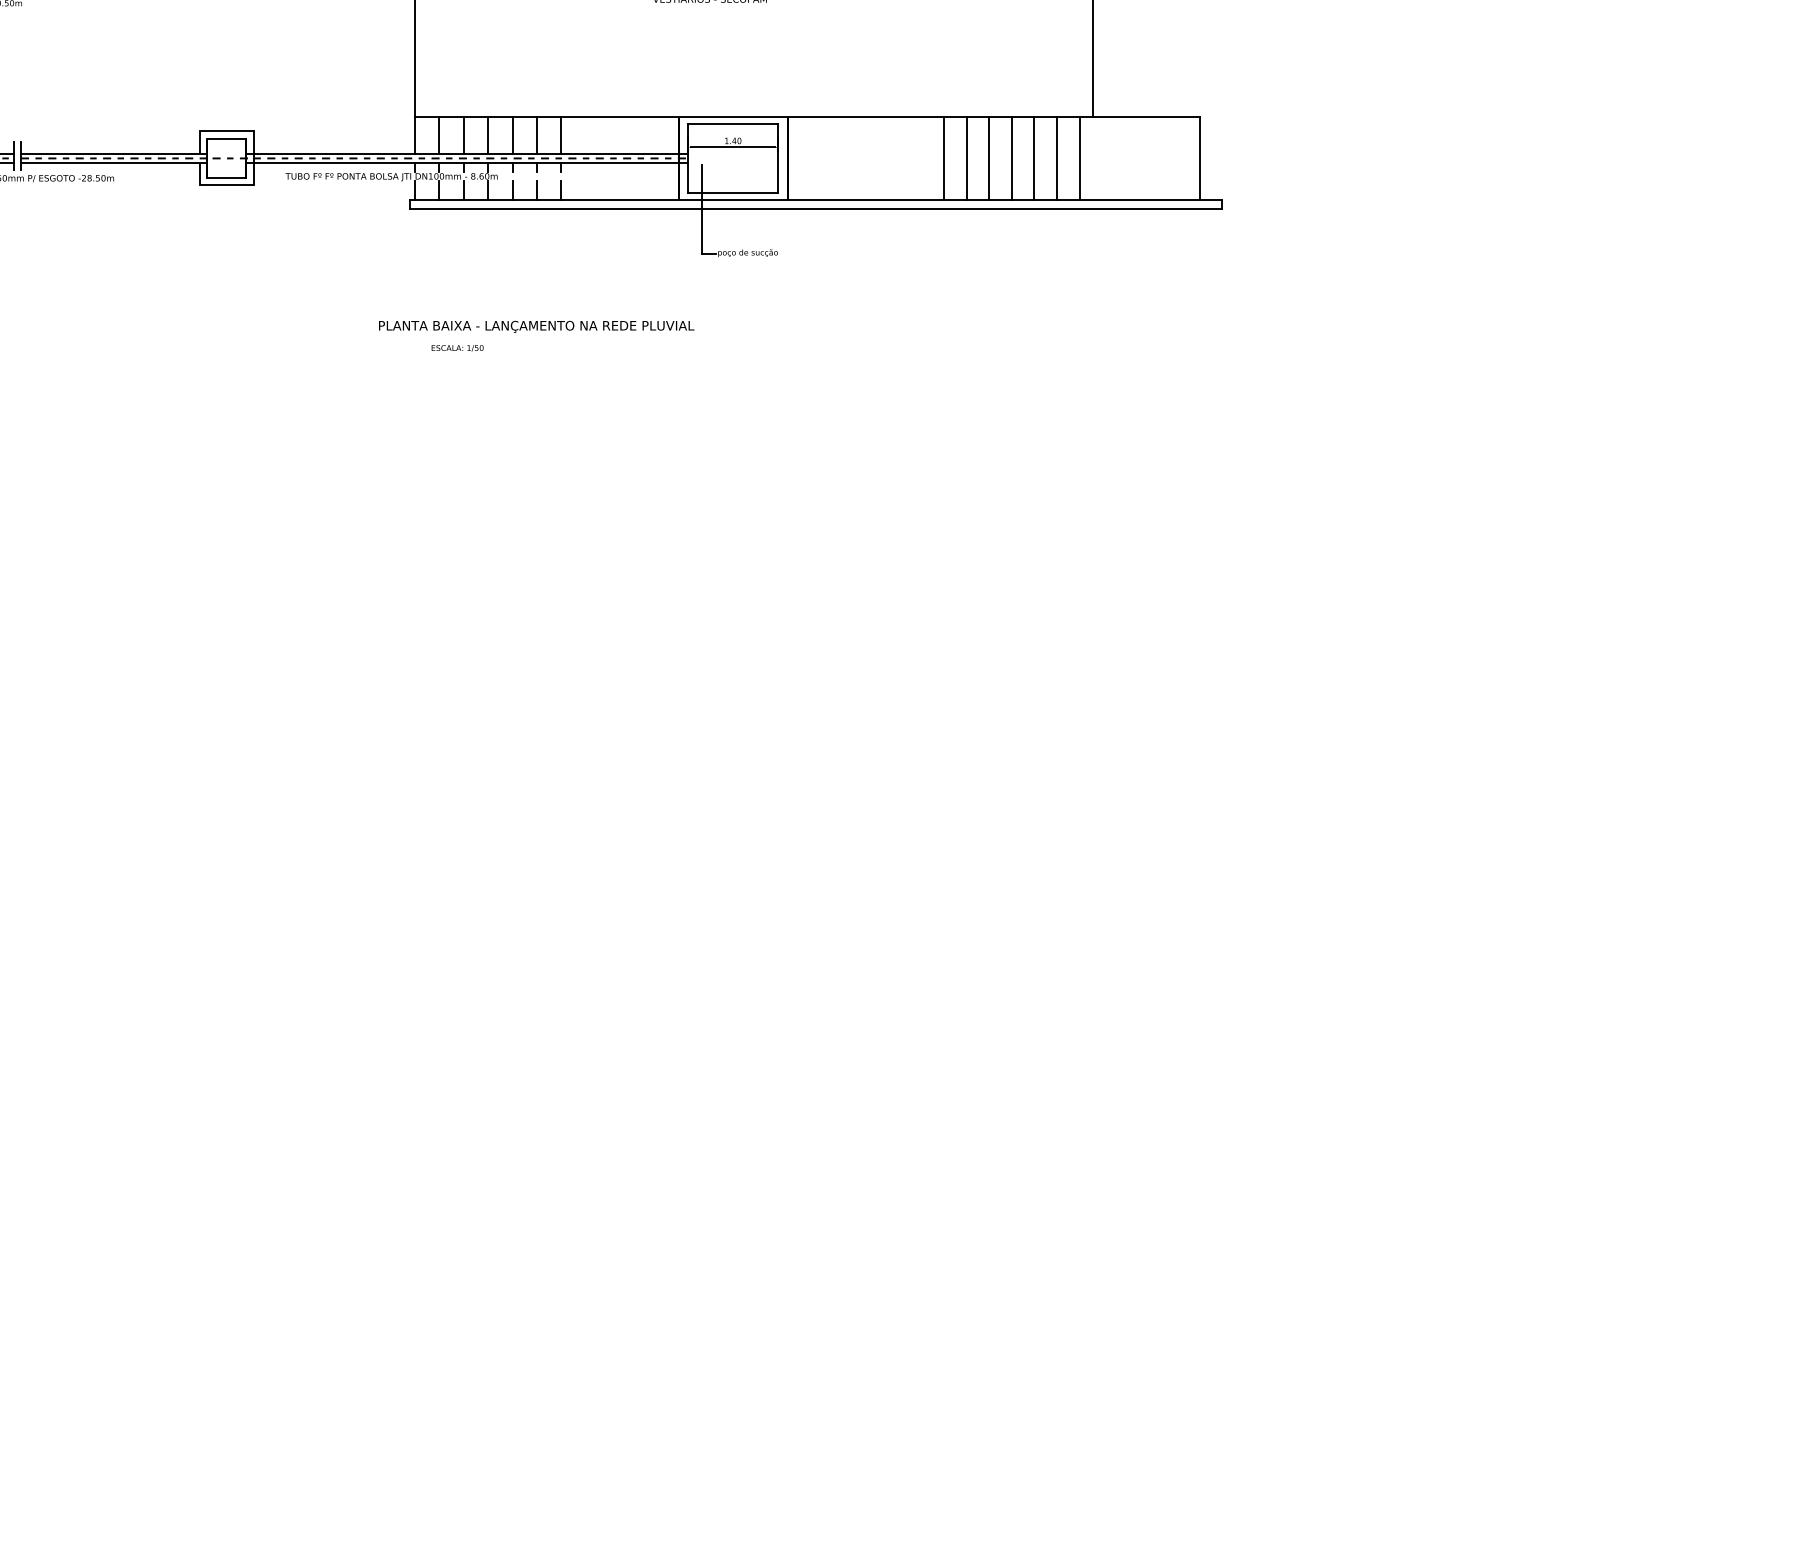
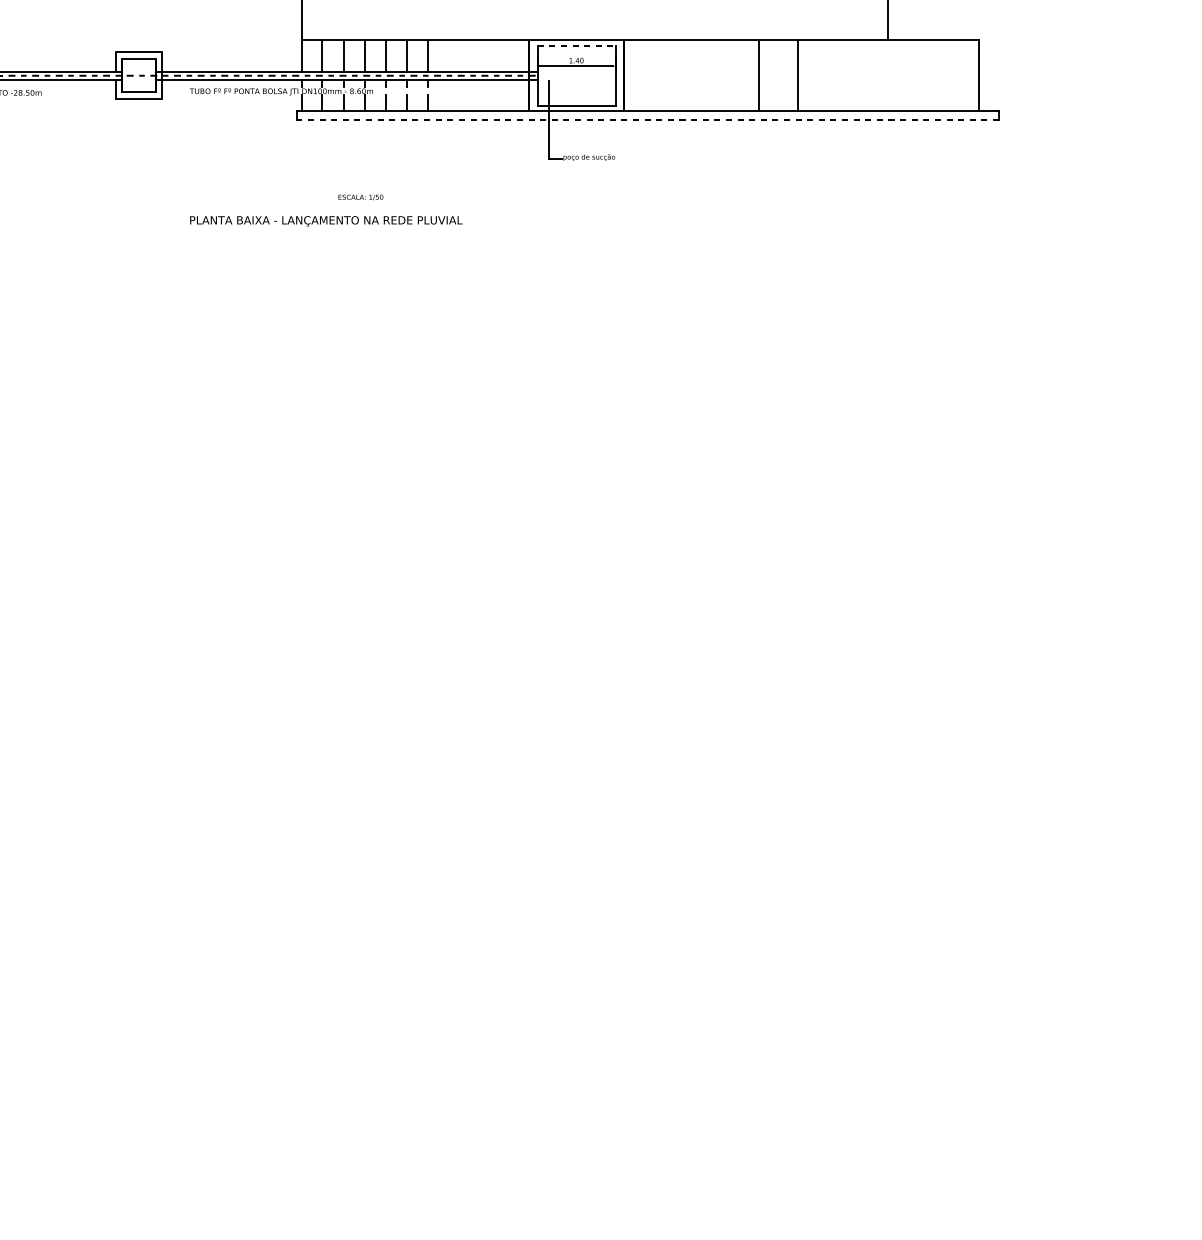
line: (733, 123) -> (576, 45), solid -> dashed
line: (966, 158) -> (778, 75), removed
line: (1011, 158) -> (816, 75), removed
line: (1034, 158) -> (836, 75), removed
line: (1056, 158) -> (855, 75), removed
line: (1079, 158) -> (875, 75), removed
line: (815, 209) -> (647, 119), solid -> dashed
text: (536, 326) -> (326, 220), moved
text: (457, 348) -> (360, 197), moved

